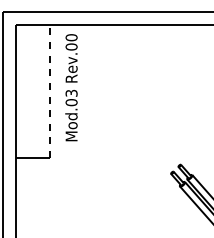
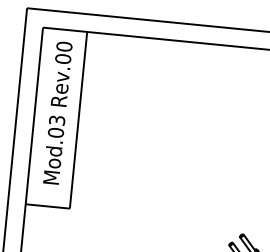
text: (71, 87) -> (57, 112), moved
line: (49, 91) -> (78, 120), dashed -> solid

